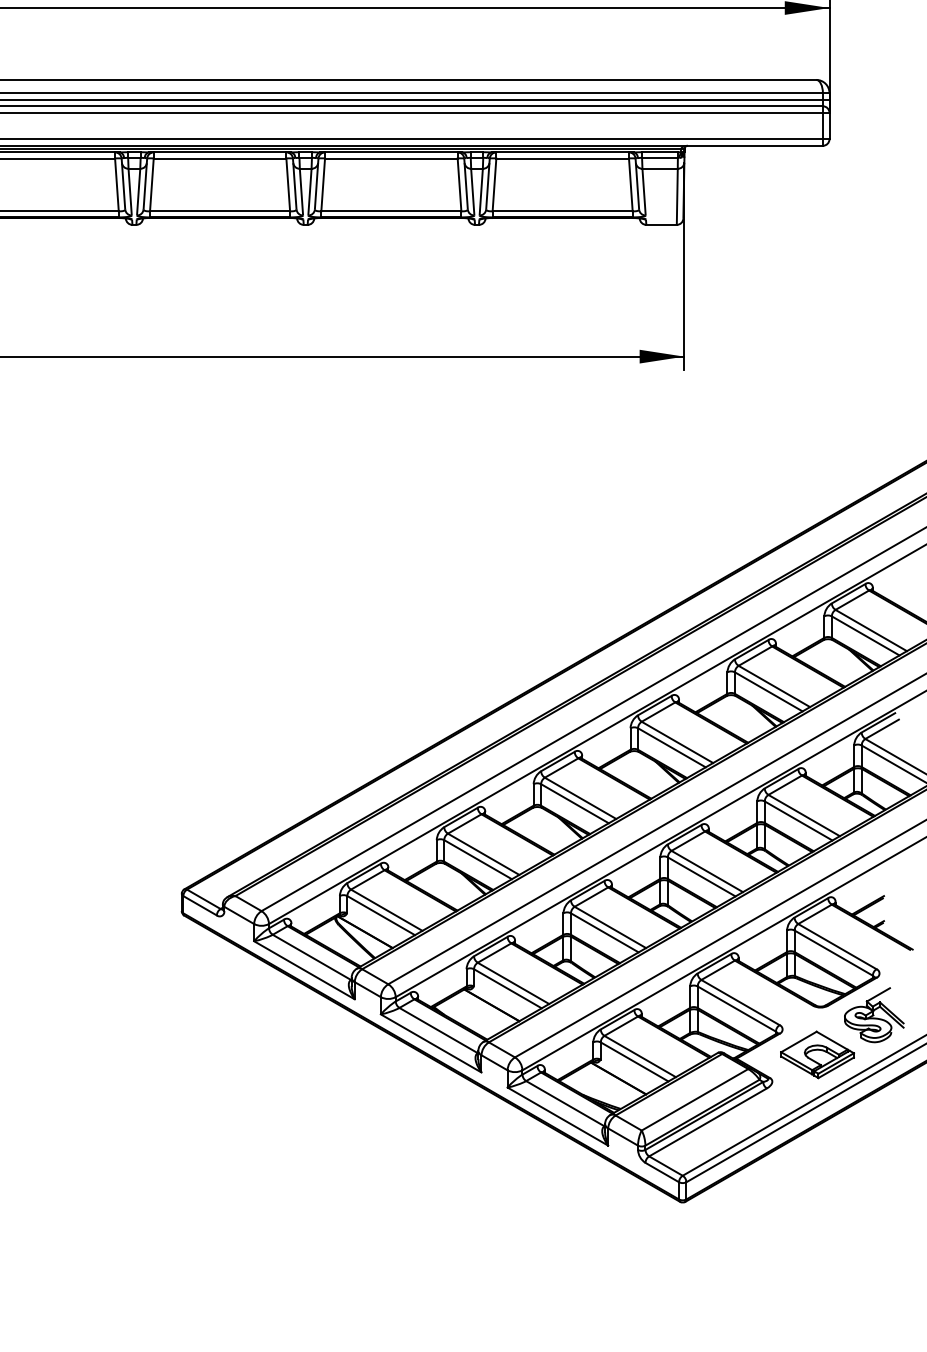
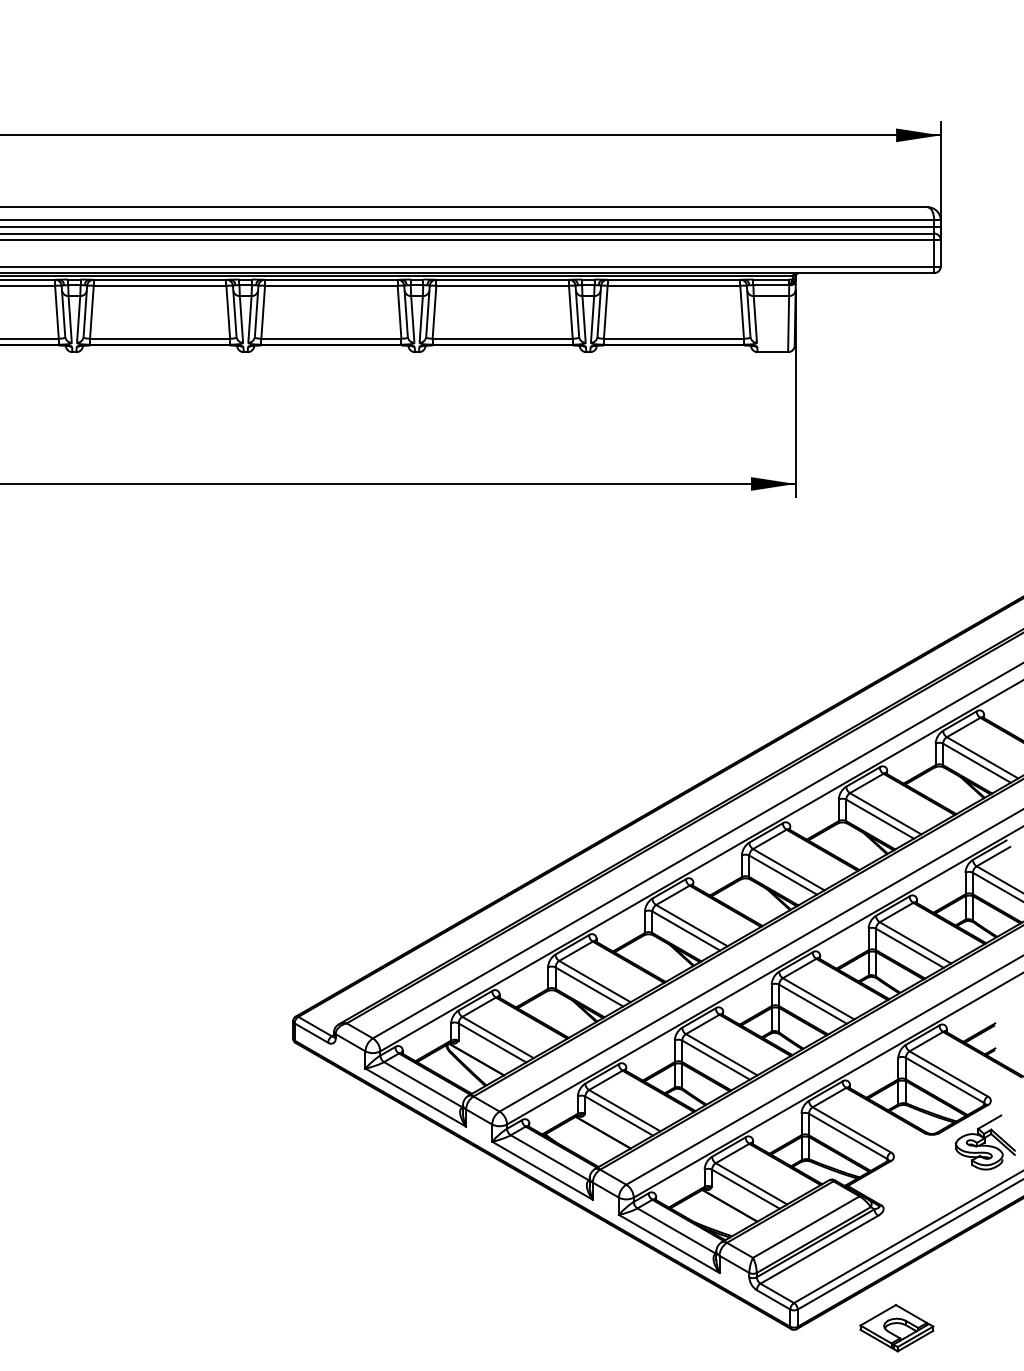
part: (817, 1055) -> (896, 1328), moved

